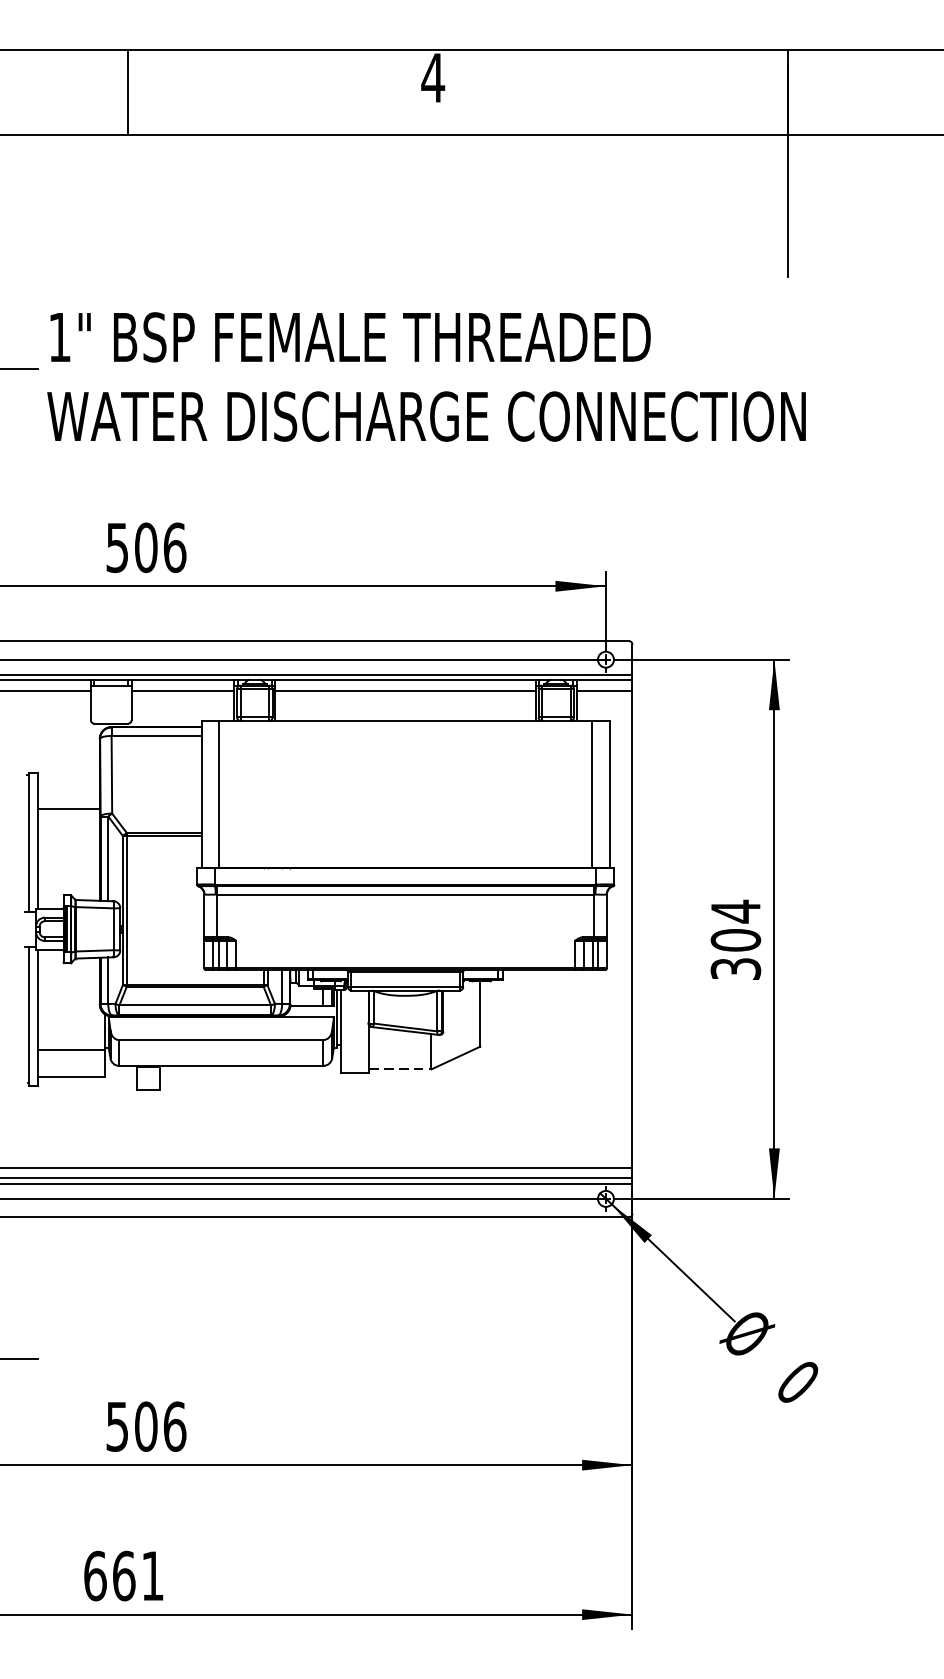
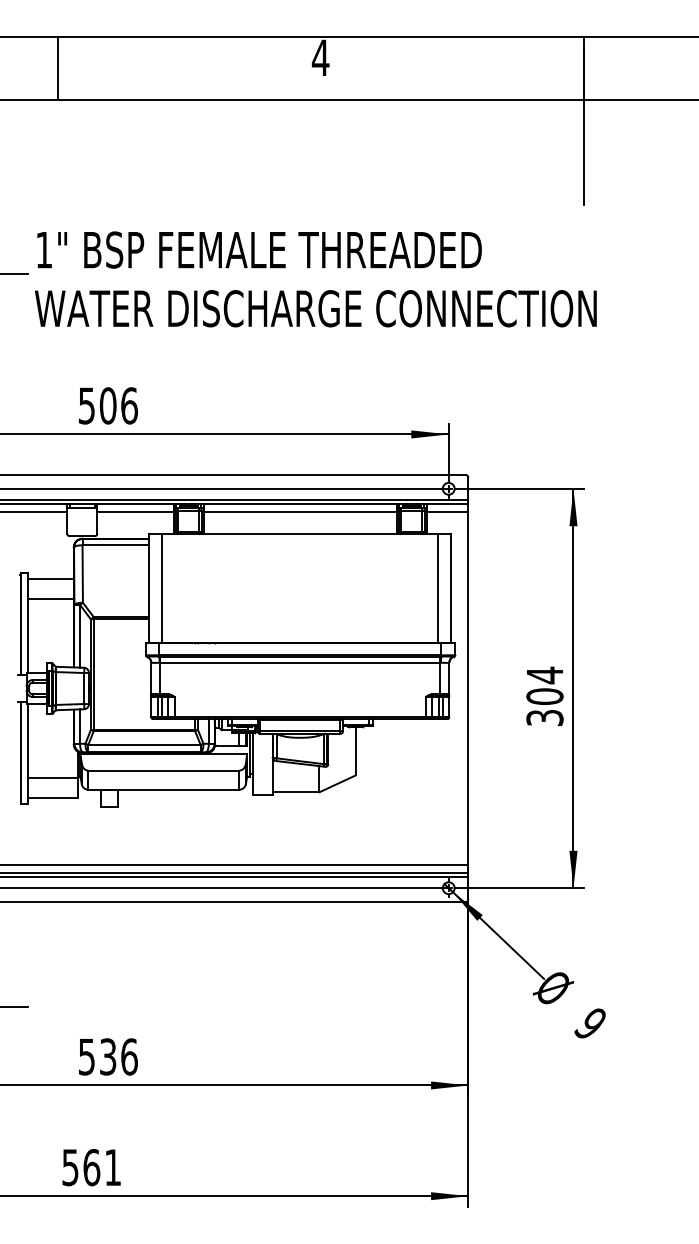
line: (127, 92) -> (58, 68), moved
line: (68, 780) -> (50, 578), added
line: (400, 1069) -> (296, 792), dashed -> solid
text: (796, 1381) -> (589, 1023), 0 -> 9
text: (145, 1426) -> (107, 1056), 506 -> 536
text: (95, 1575) -> (70, 1167), 661 -> 561

